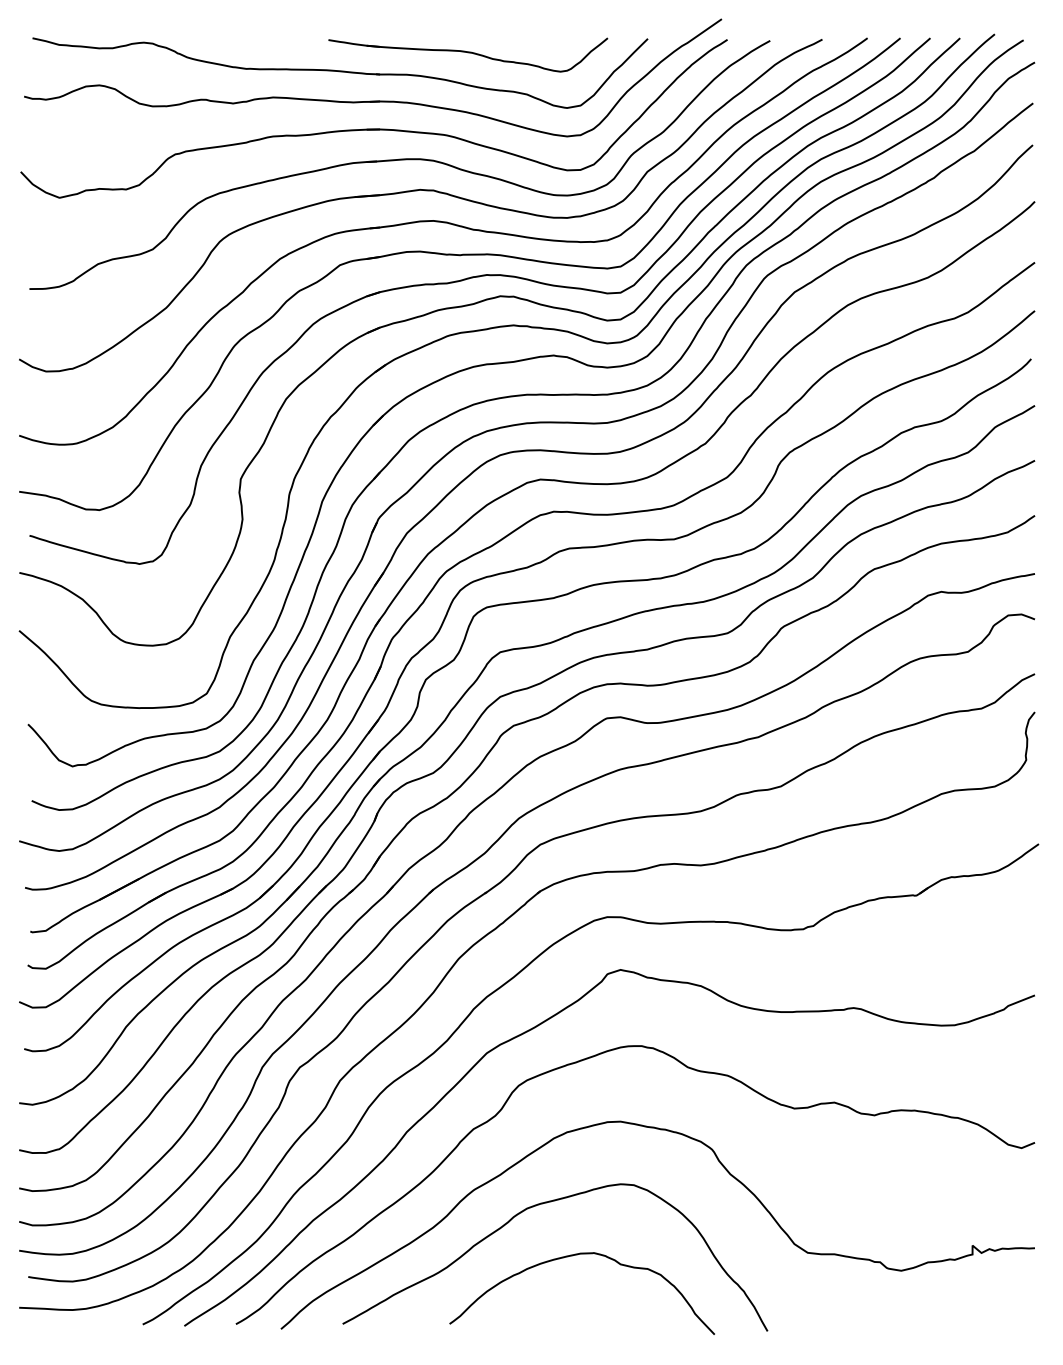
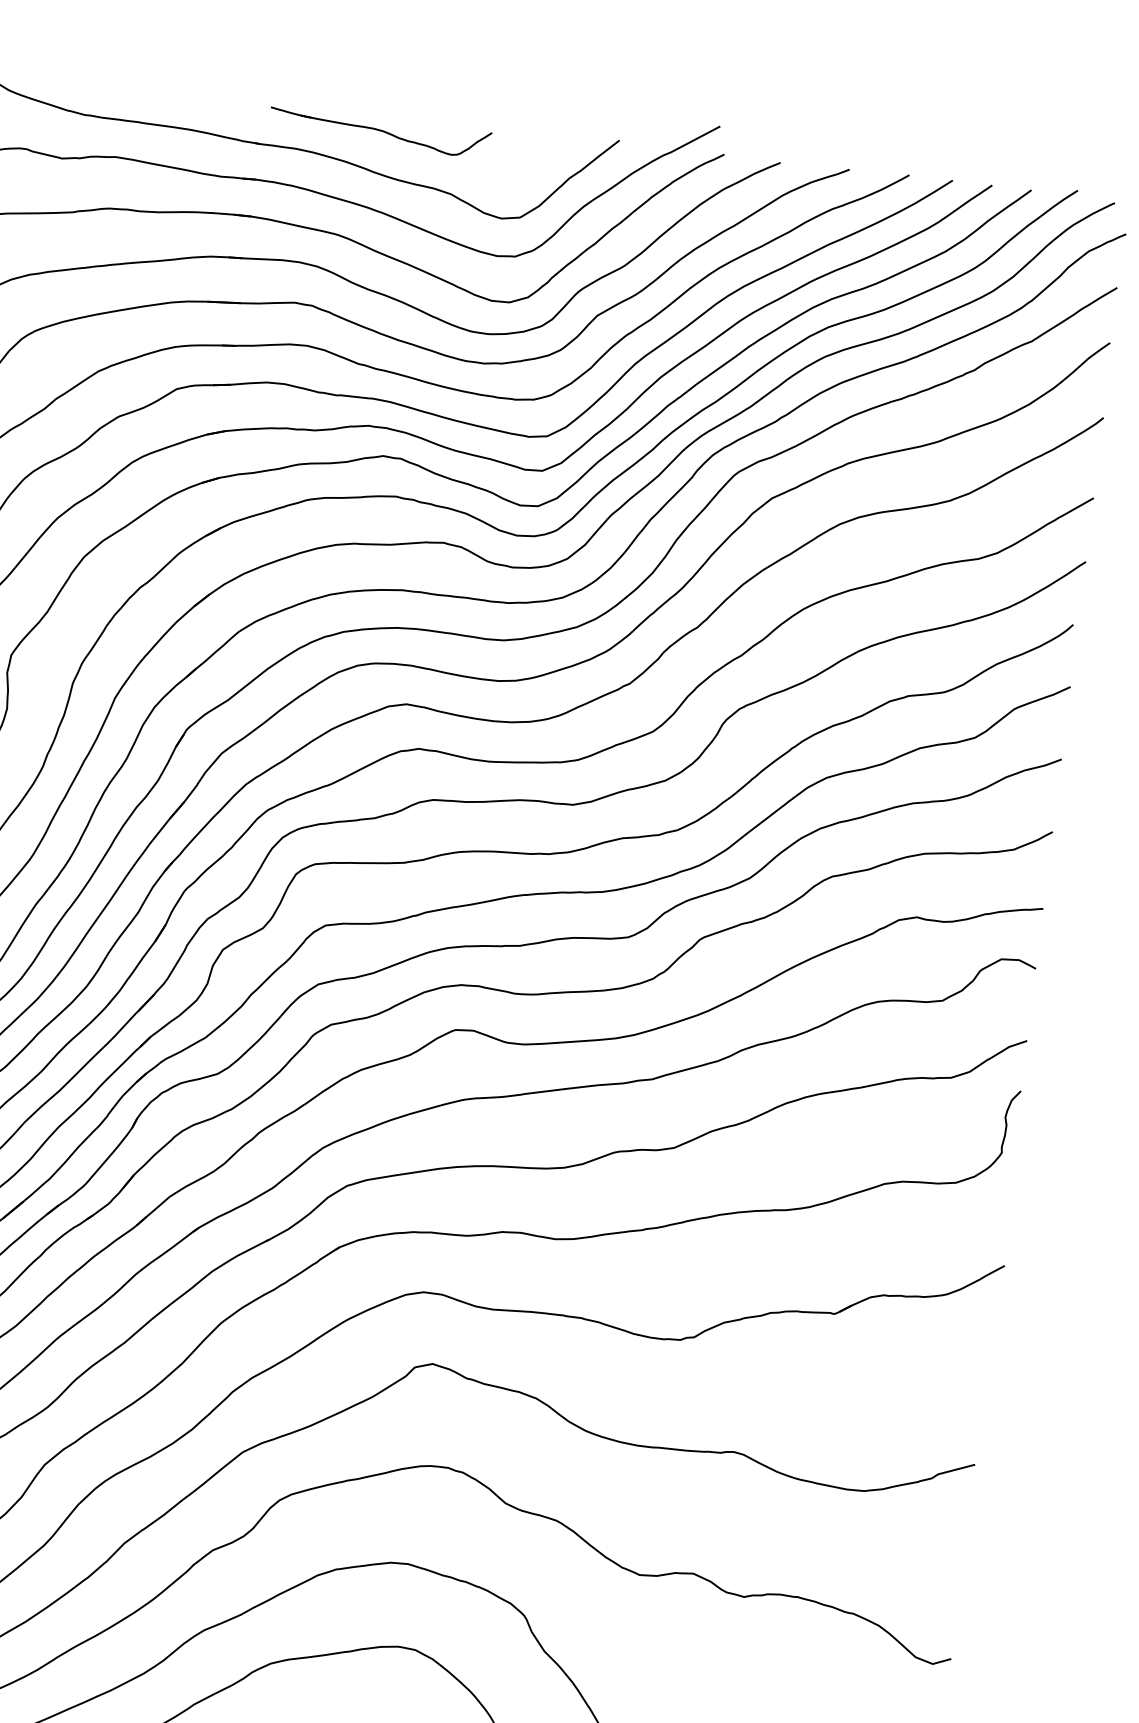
part: (468, 54) -> (380, 132), size x0.6

